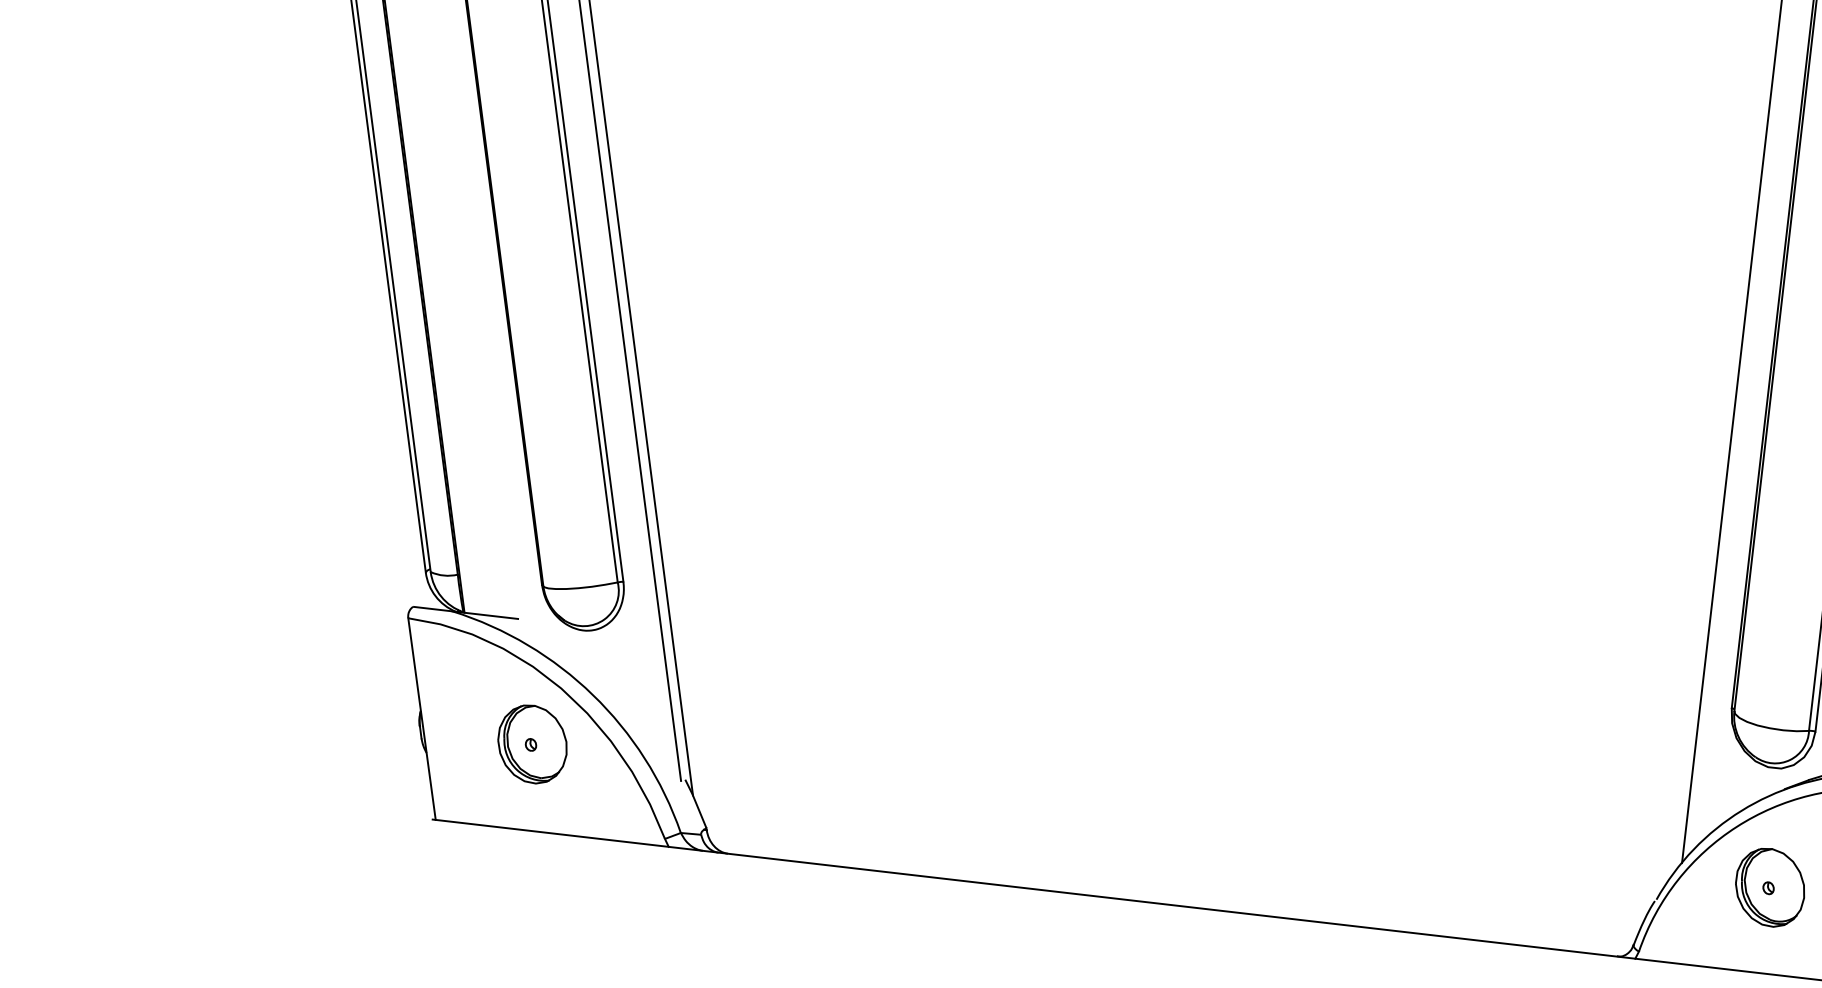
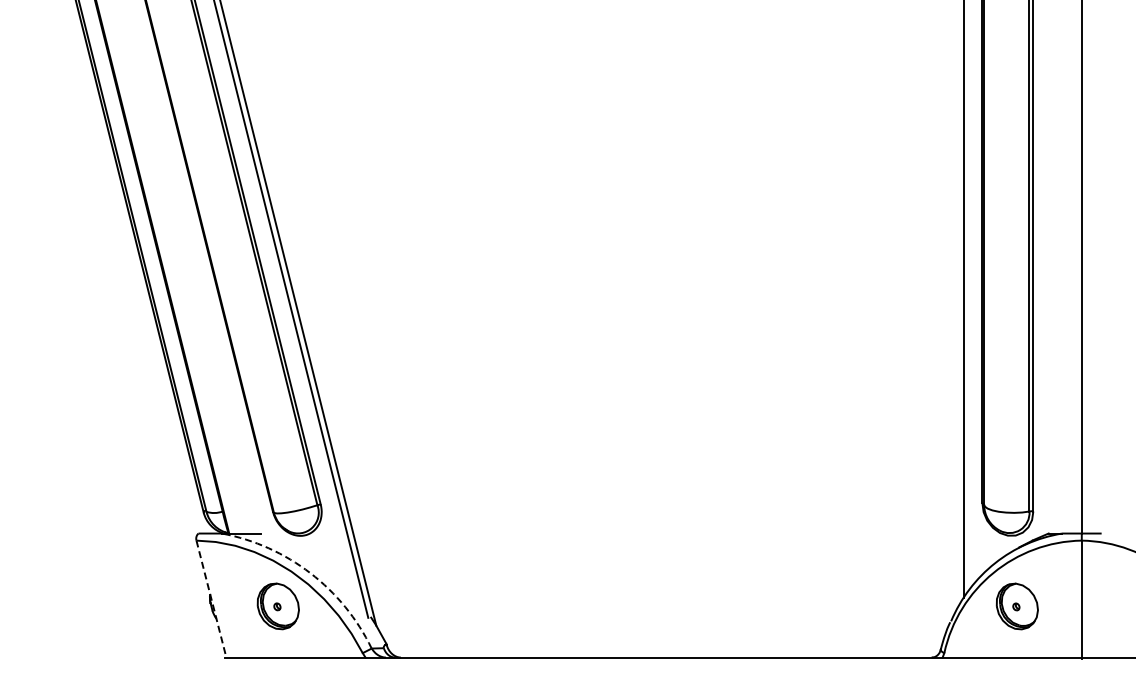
arc: (592, 695) -> (310, 573), solid -> dashed
line: (422, 719) -> (211, 599), solid -> dashed

